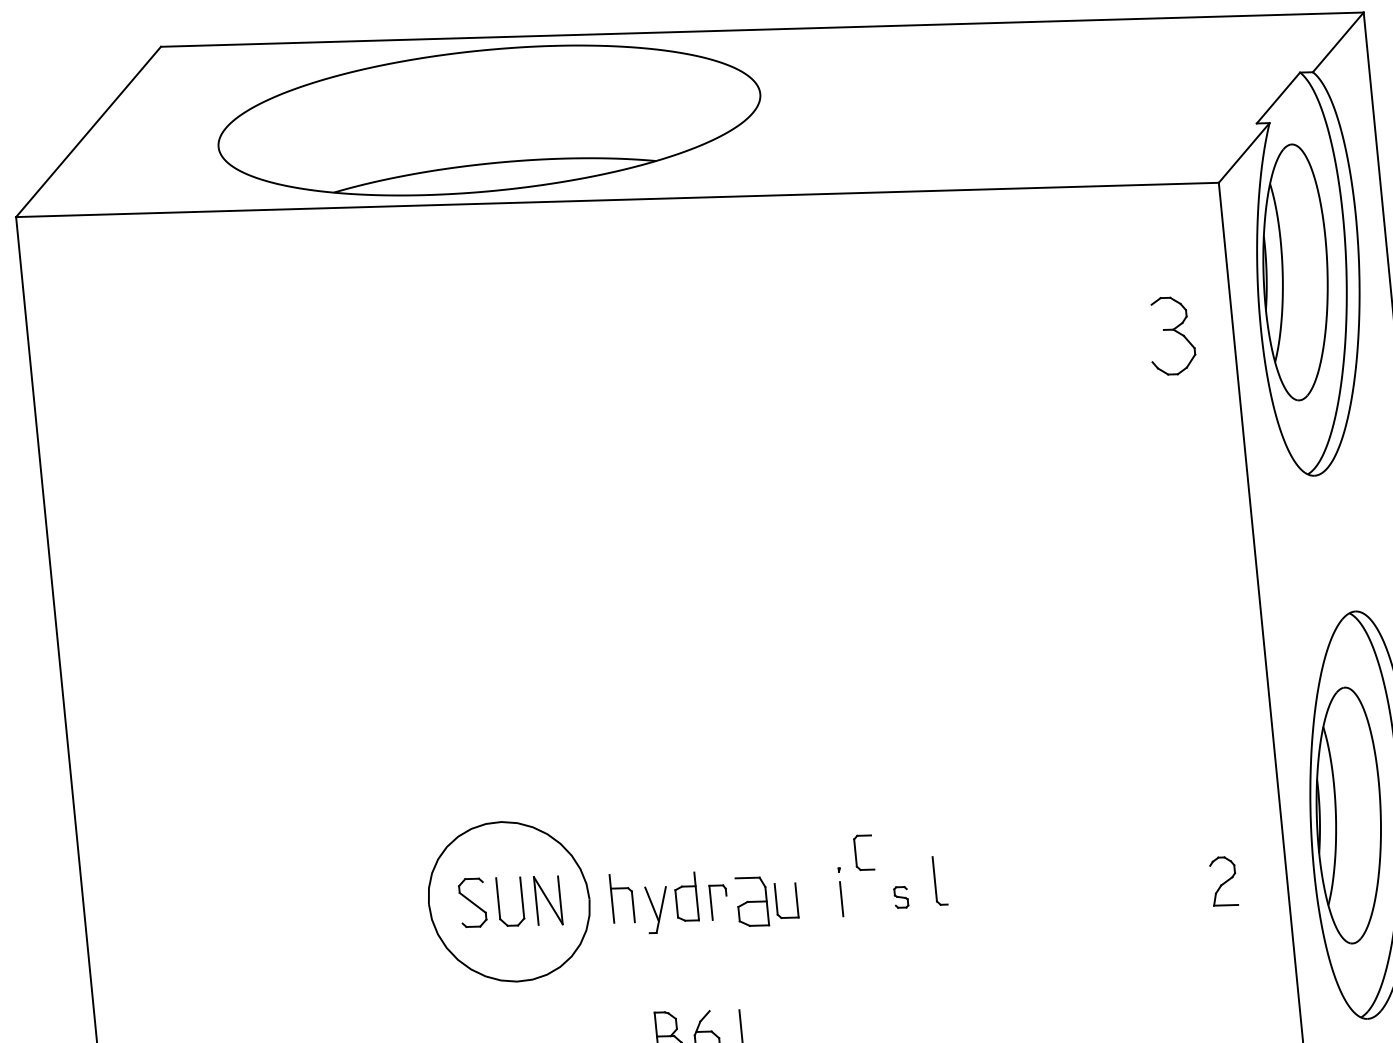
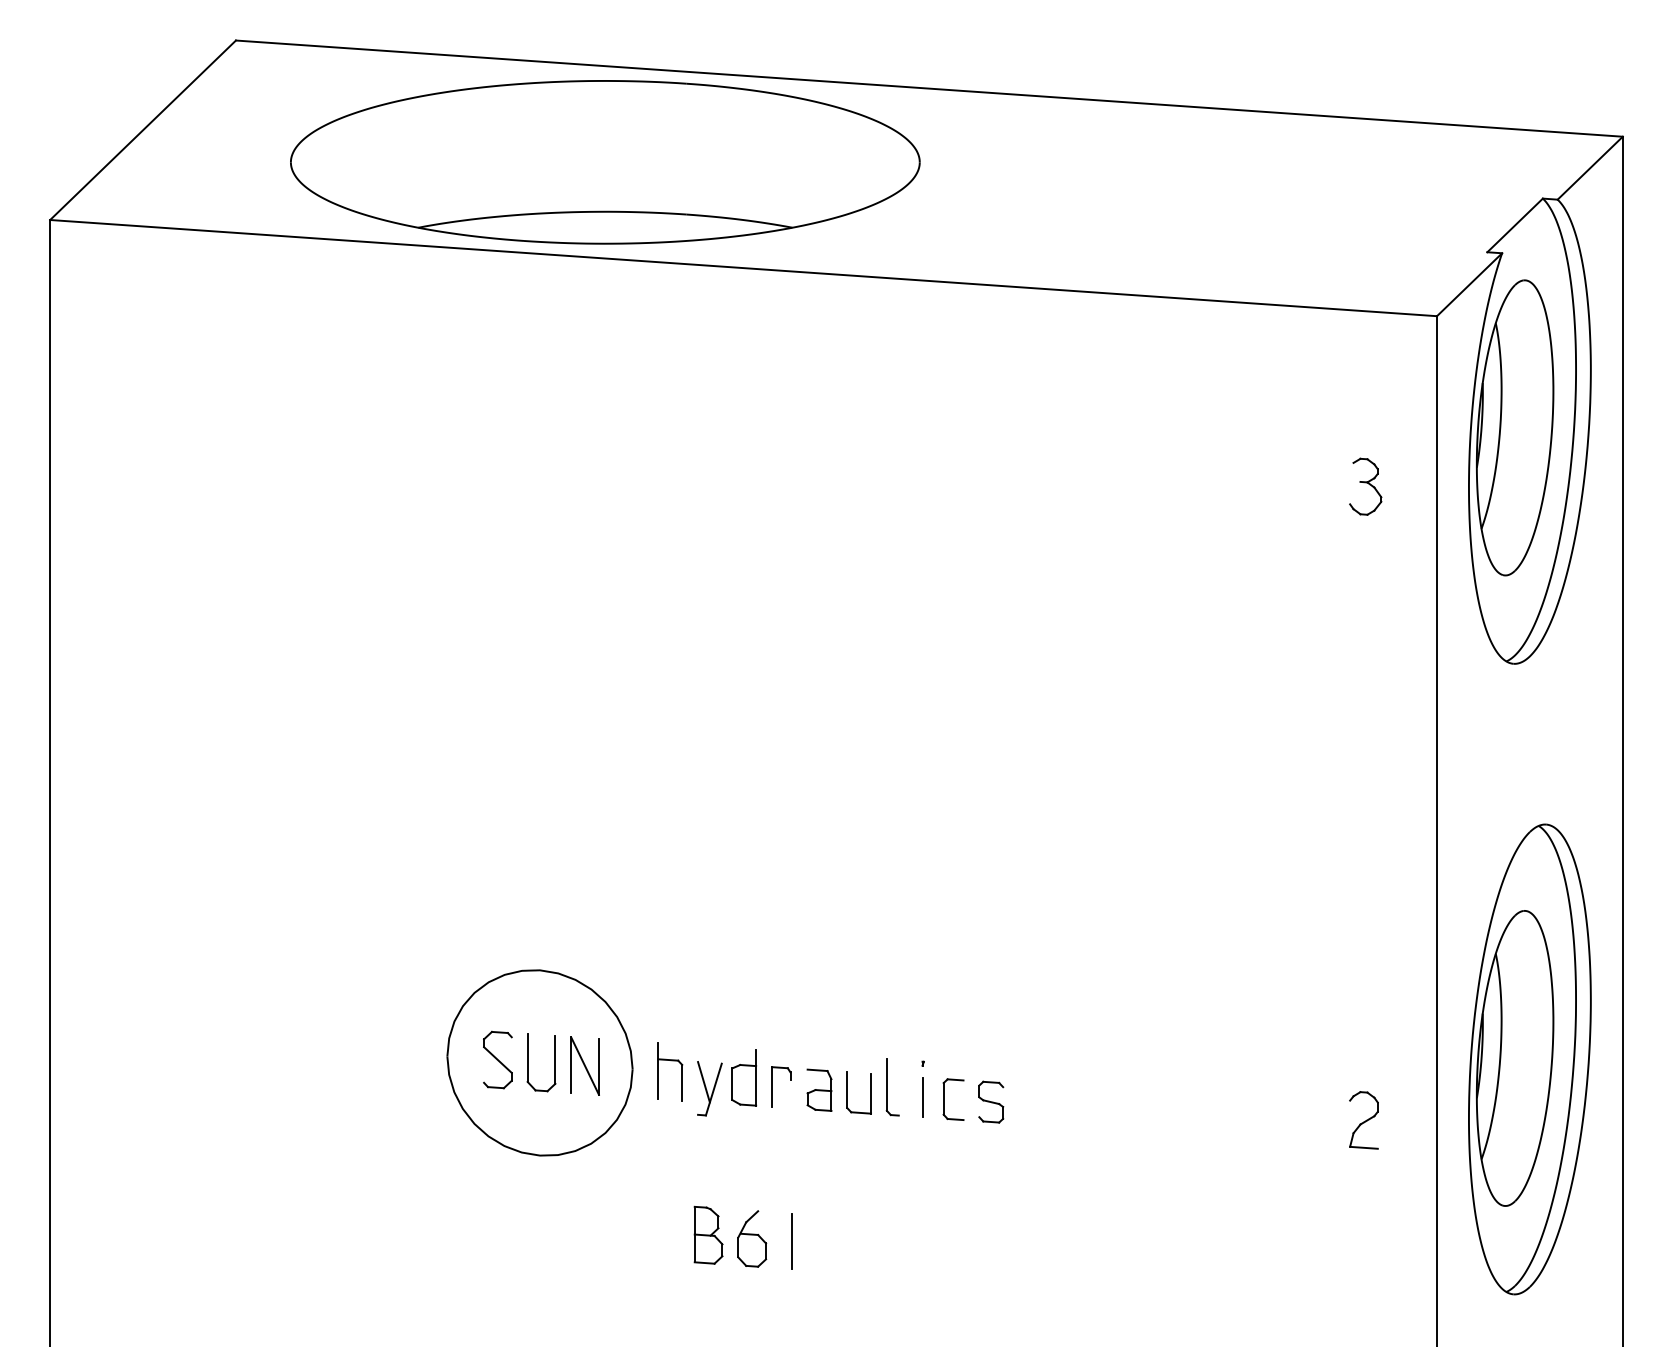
part: (1171, 335) -> (1365, 486), size x0.62
part: (856, 853) -> (944, 1099), moved
part: (939, 880) -> (892, 1087), moved
part: (901, 896) -> (991, 1101), size x1.67
part: (752, 901) -> (819, 1089), size x0.71

